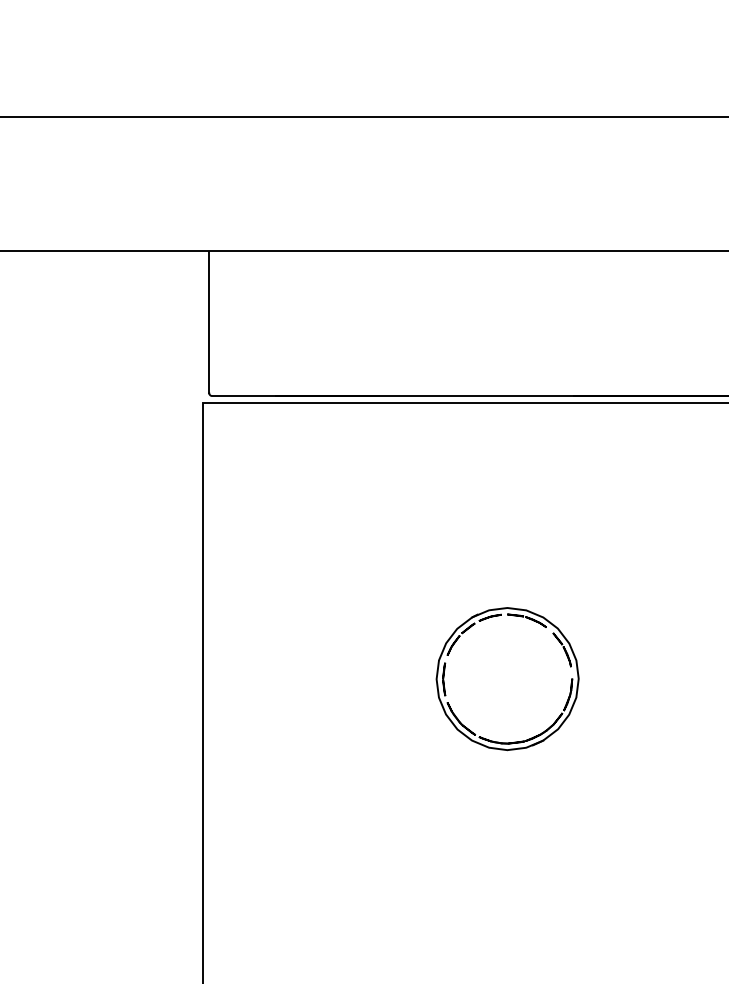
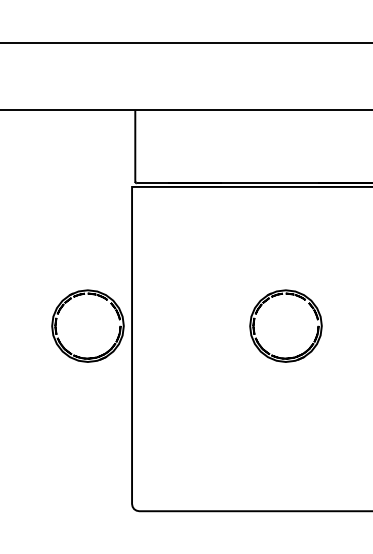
part: (114, 677) -> (87, 325), added

